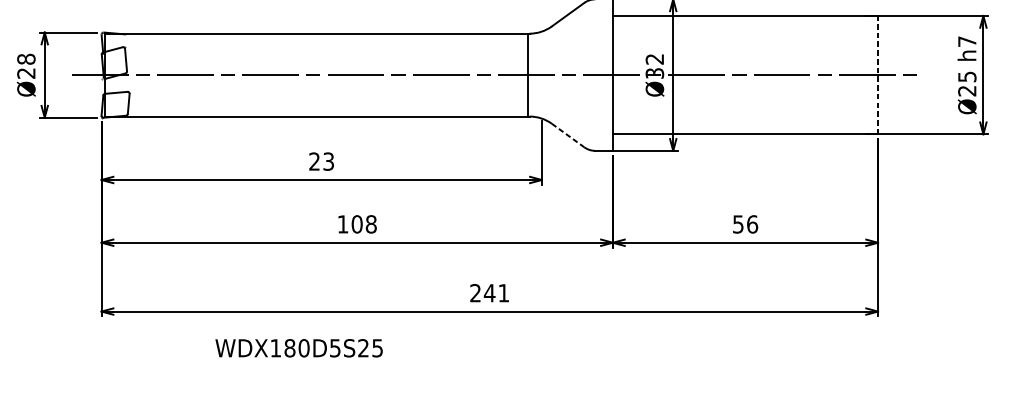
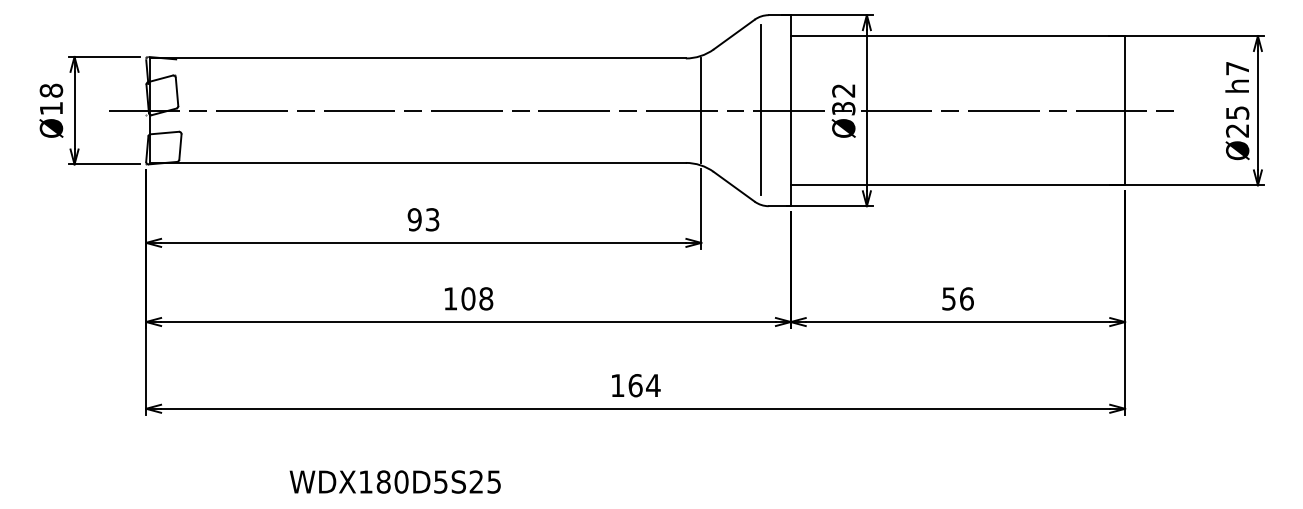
text: (25, 73) -> (50, 108), Ø28 -> Ø18
line: (527, 74) -> (701, 110), moved
line: (589, 74) -> (761, 109), added
line: (878, 74) -> (1125, 110), dashed -> solid
line: (568, 136) -> (734, 187), dashed -> solid
text: (314, 161) -> (414, 219), 23 -> 93
text: (489, 293) -> (635, 385), 241 -> 164
text: (298, 347) -> (394, 481), moved

